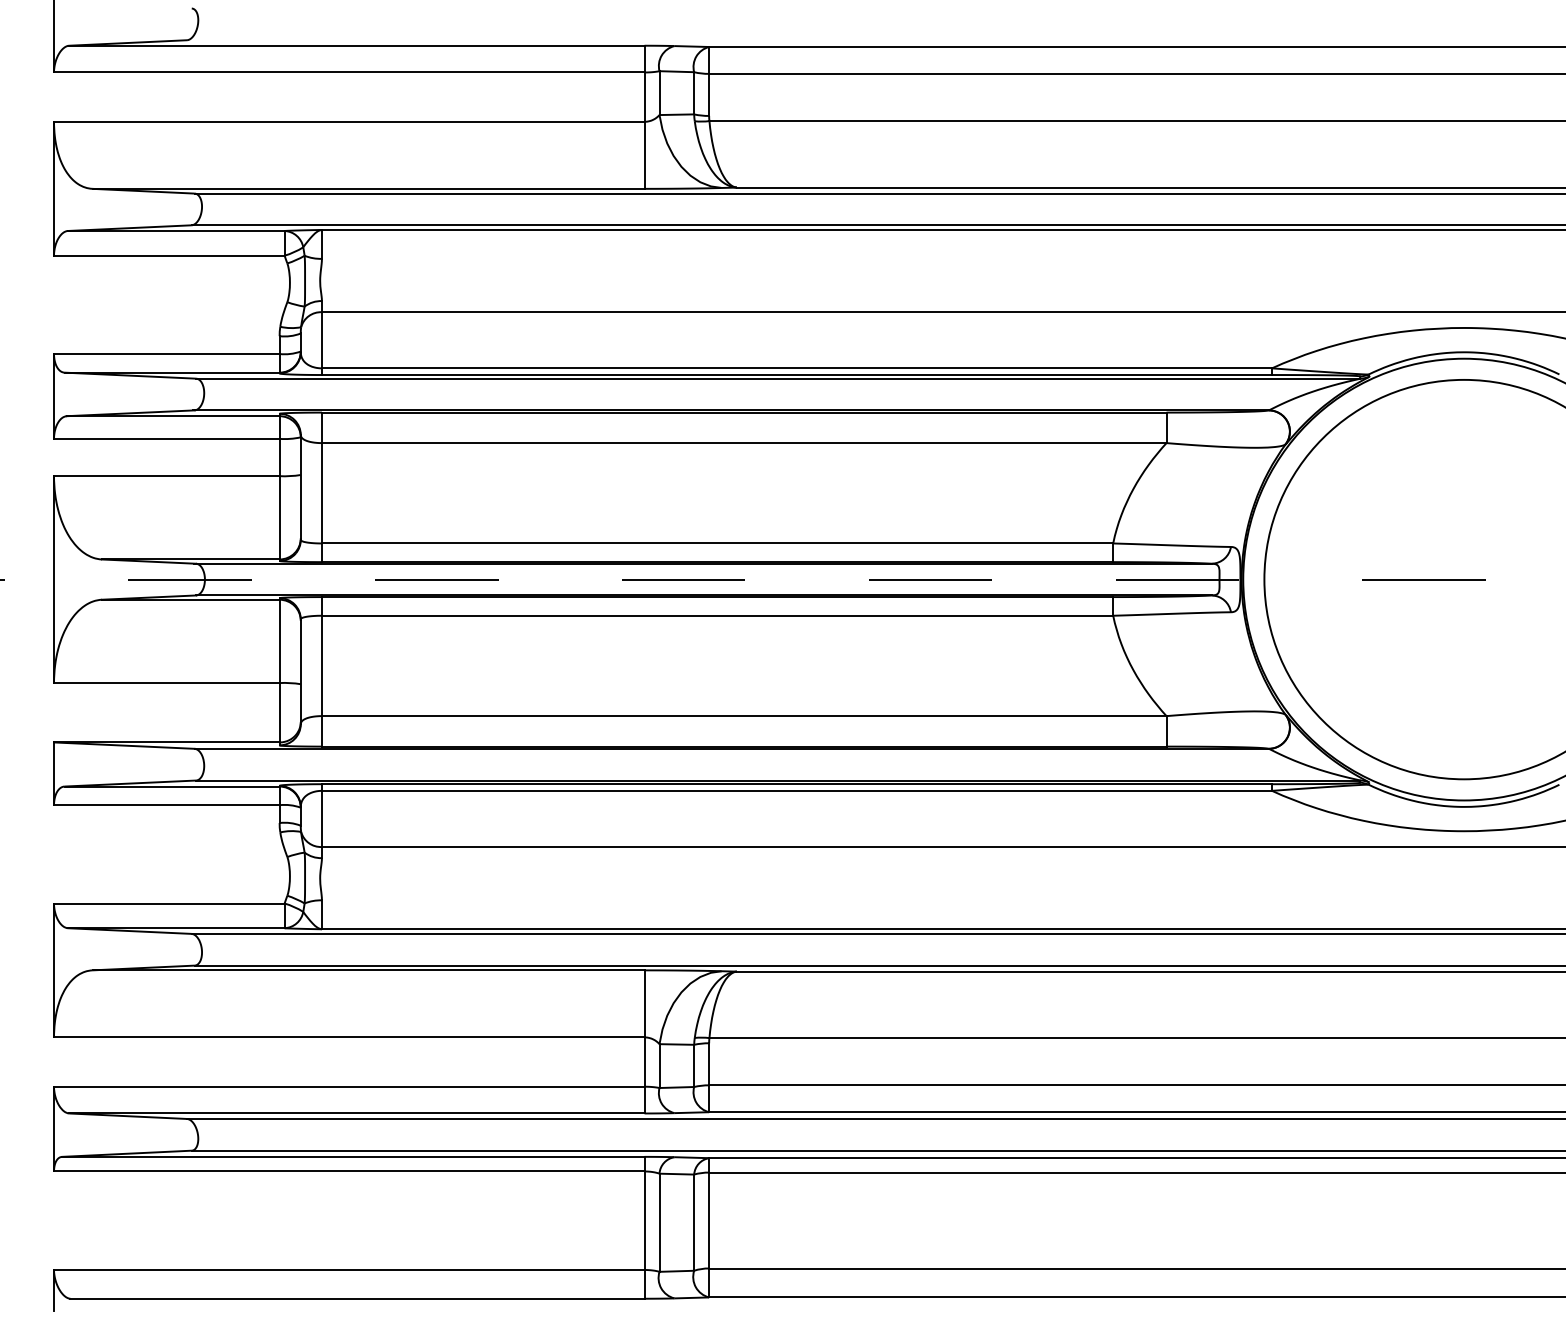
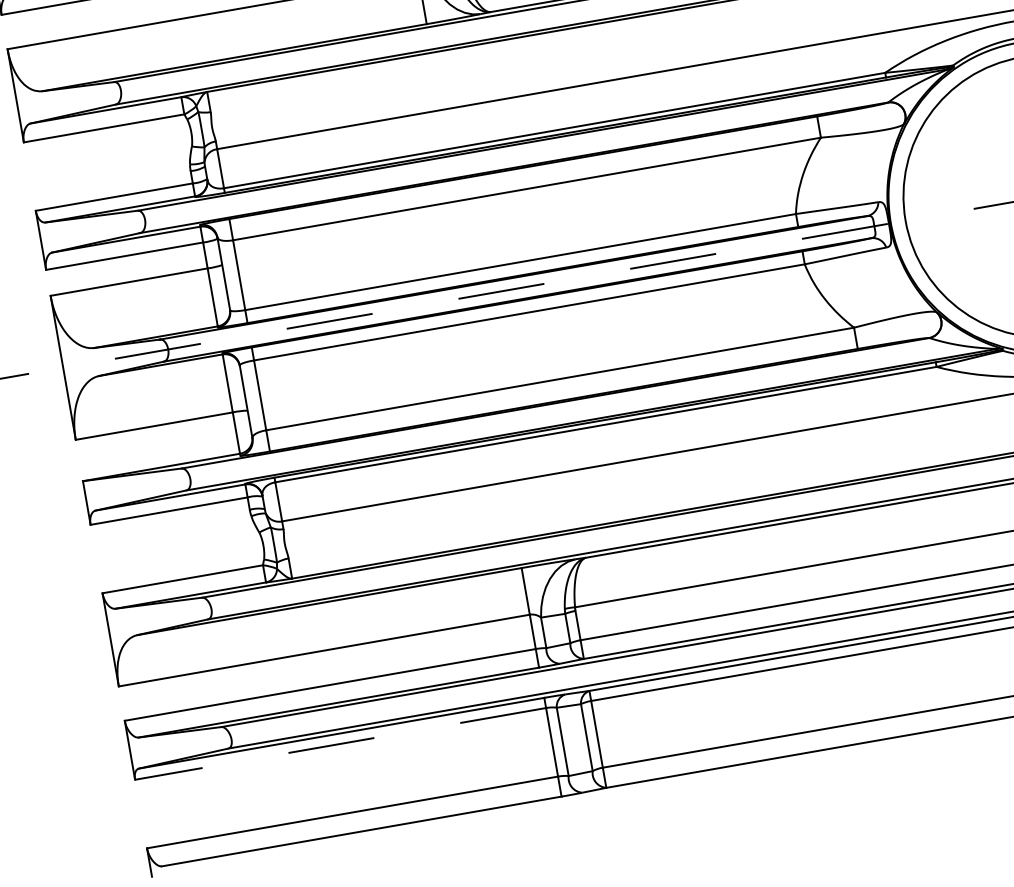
line: (348, 1171) -> (340, 744), solid -> dashed

